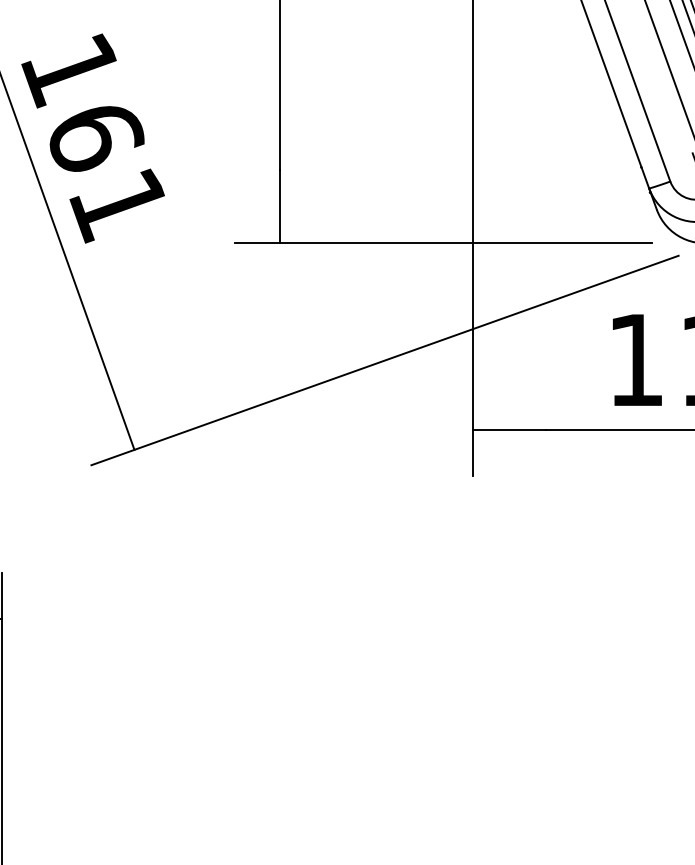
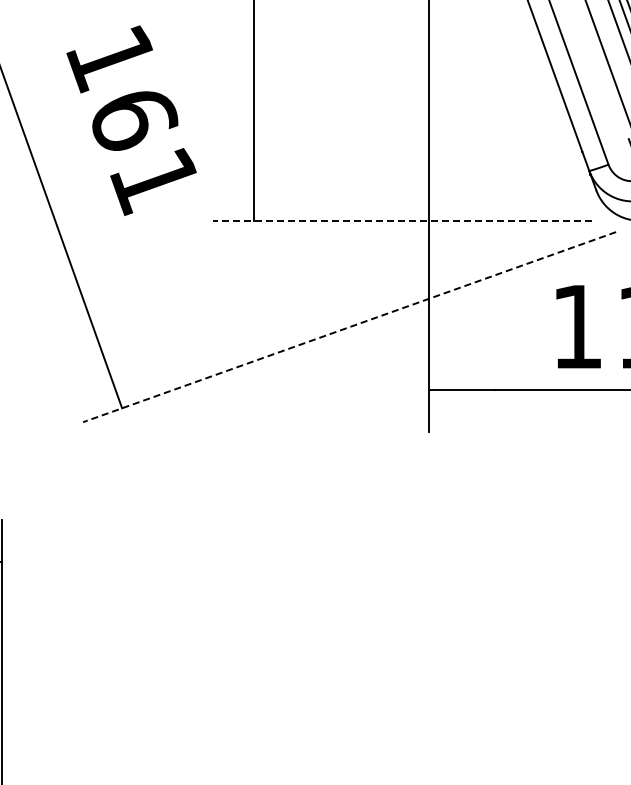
text: (93, 138) -> (131, 120), moved
line: (443, 243) -> (402, 220), solid -> dashed
line: (384, 360) -> (349, 327), solid -> dashed

